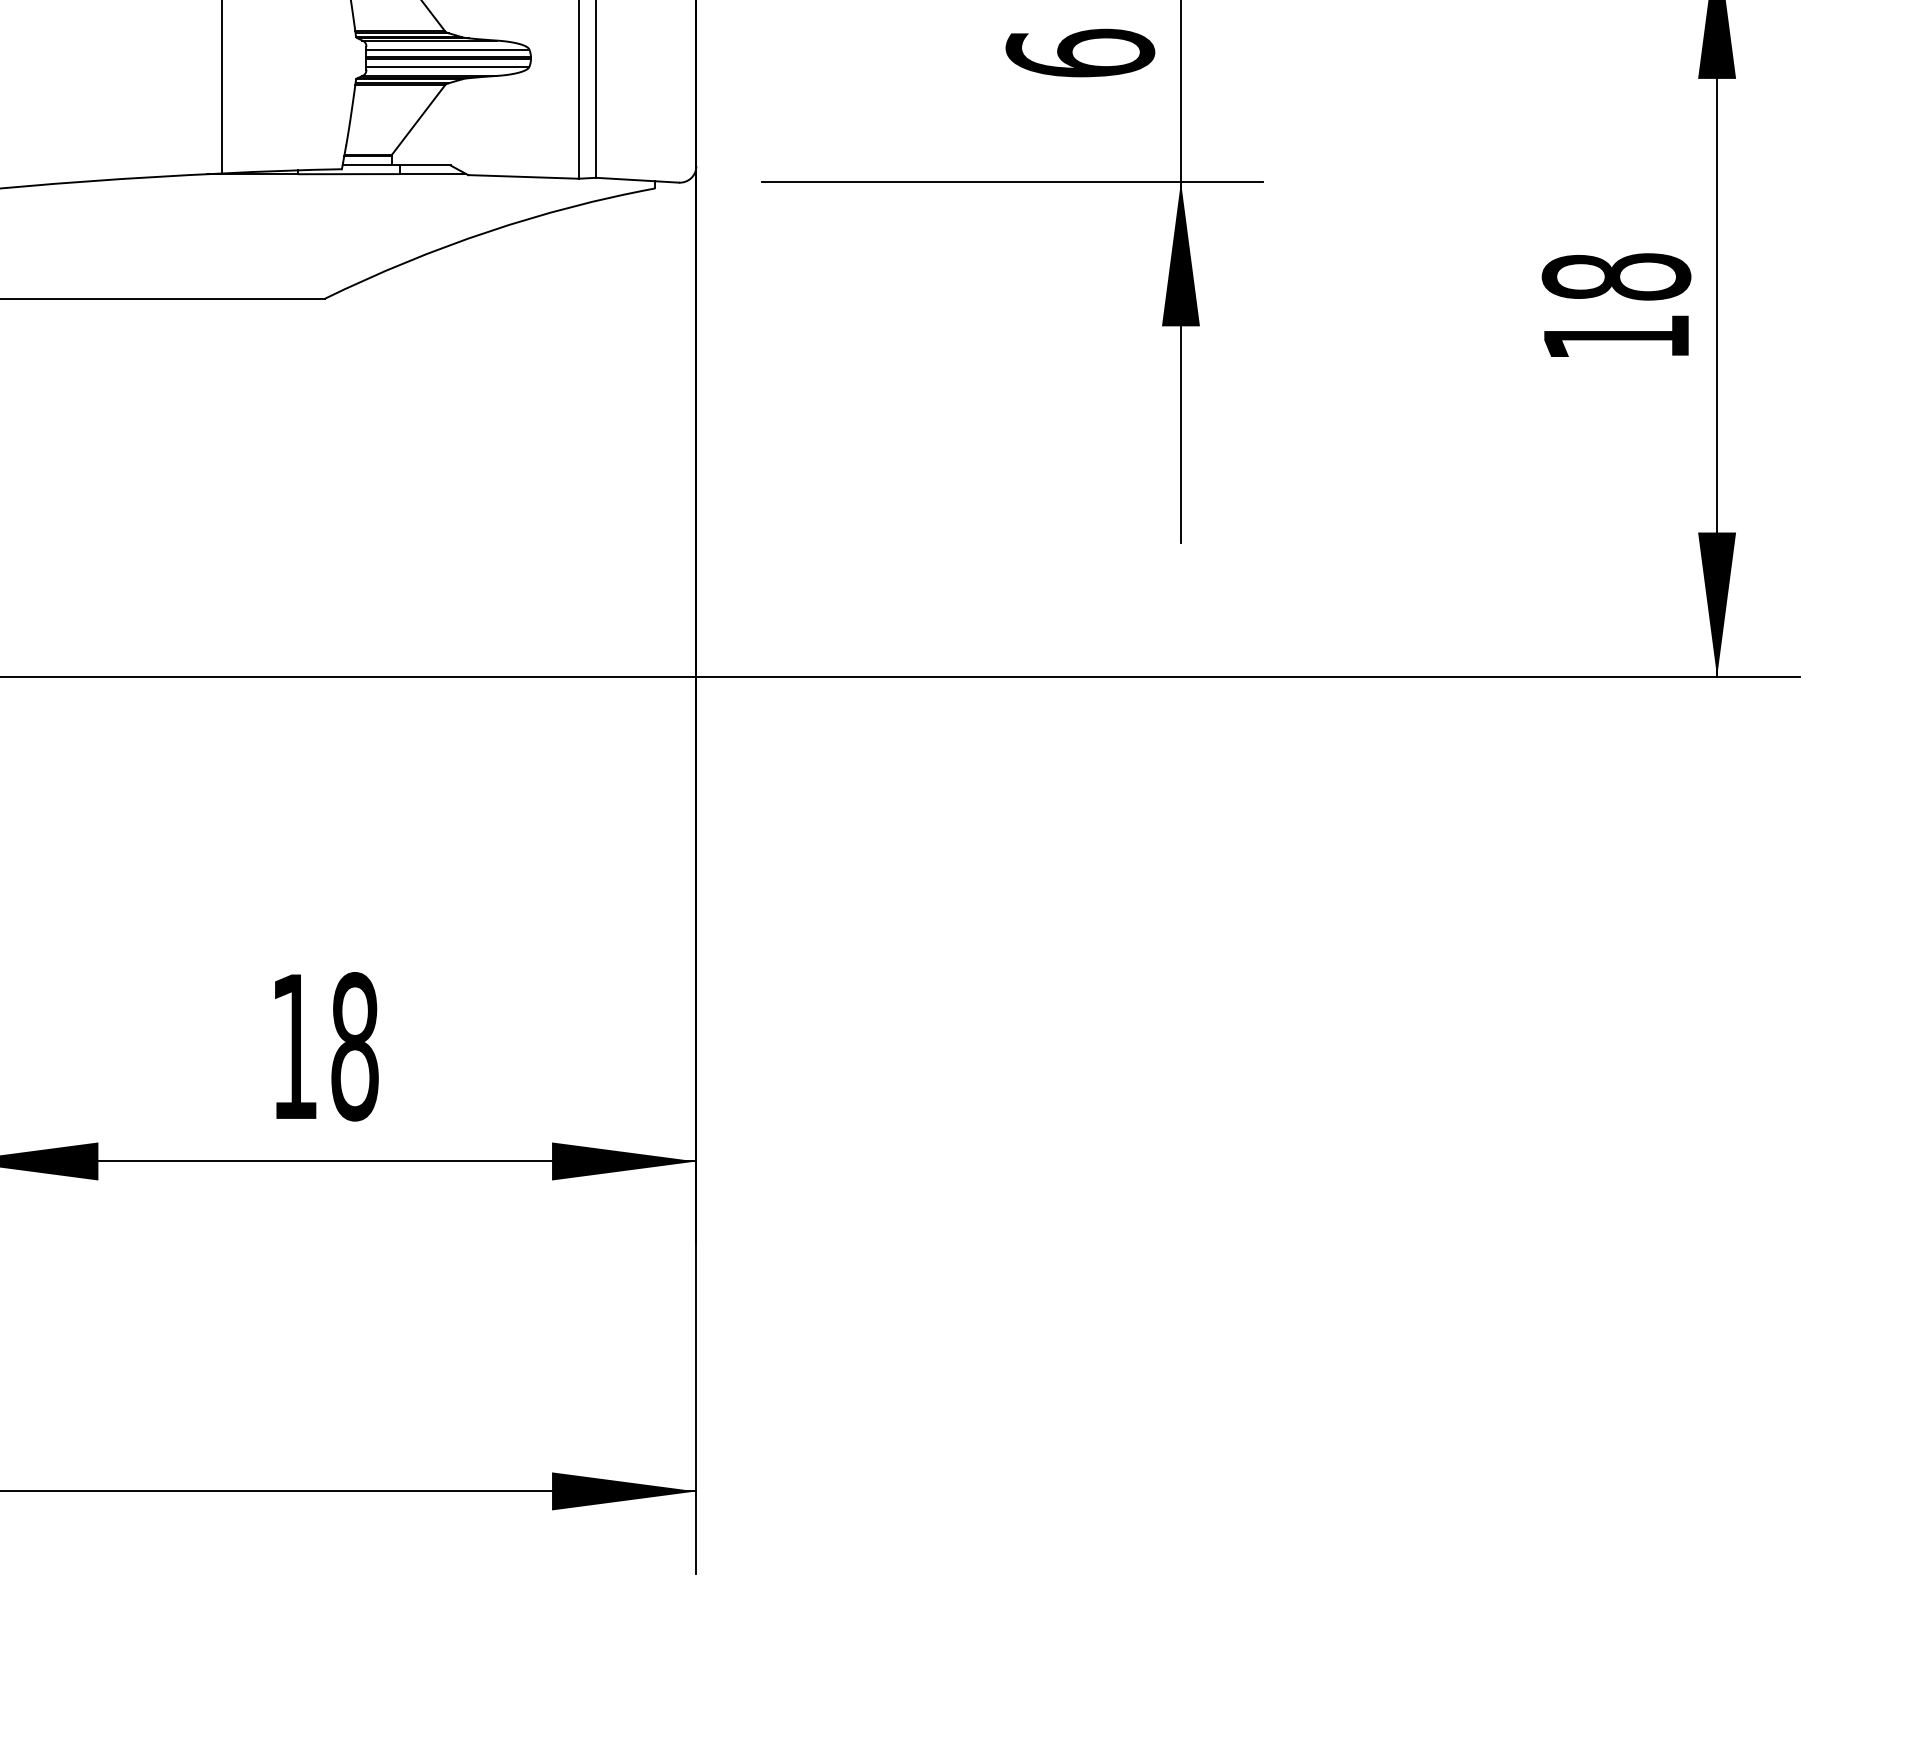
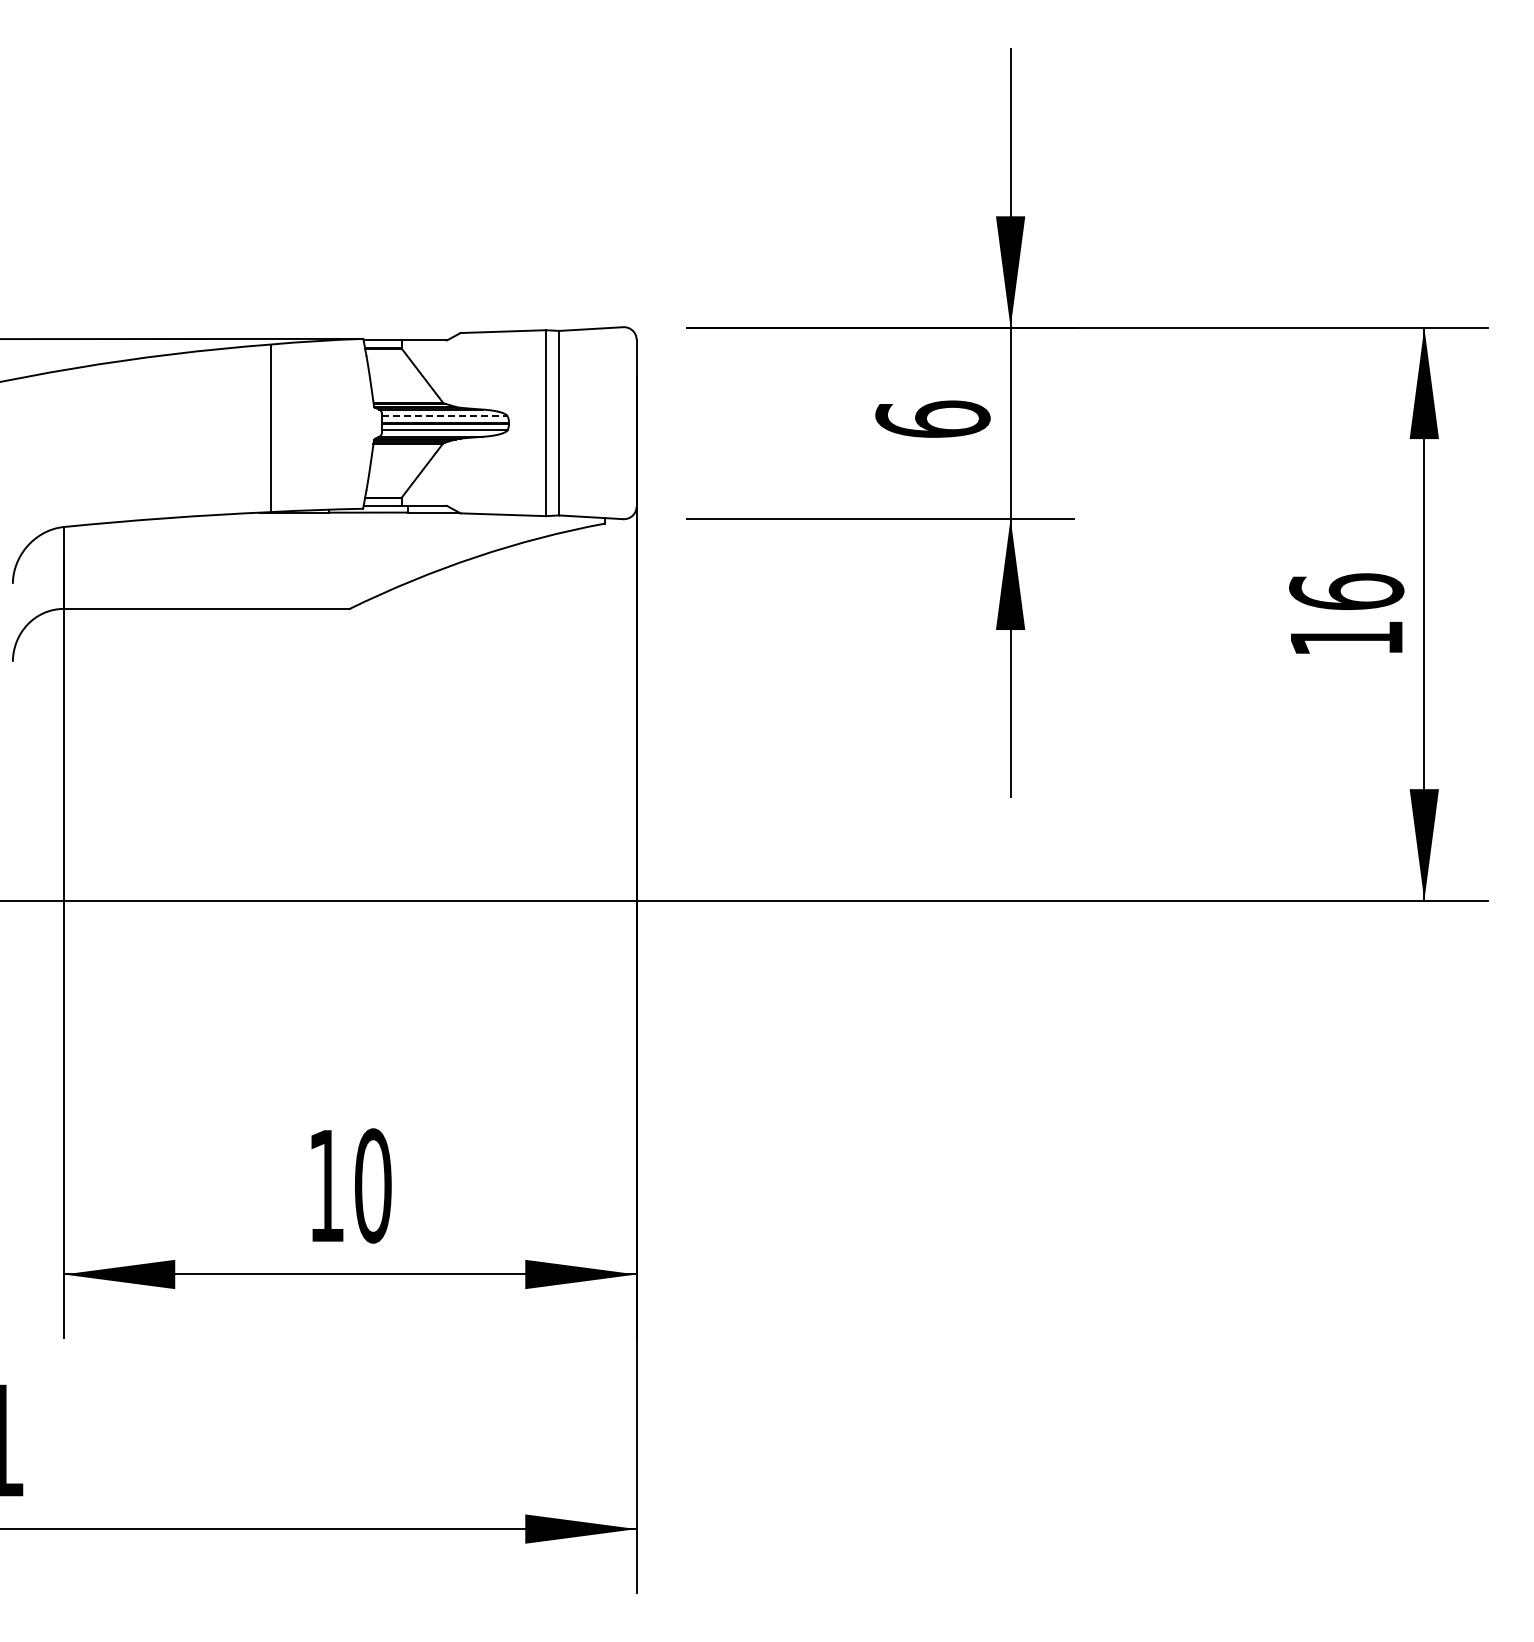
line: (447, 49) -> (444, 416), solid -> dashed
text: (1616, 276) -> (1346, 591), 18 -> 16
text: (355, 1046) -> (373, 1185), 18 -> 10

